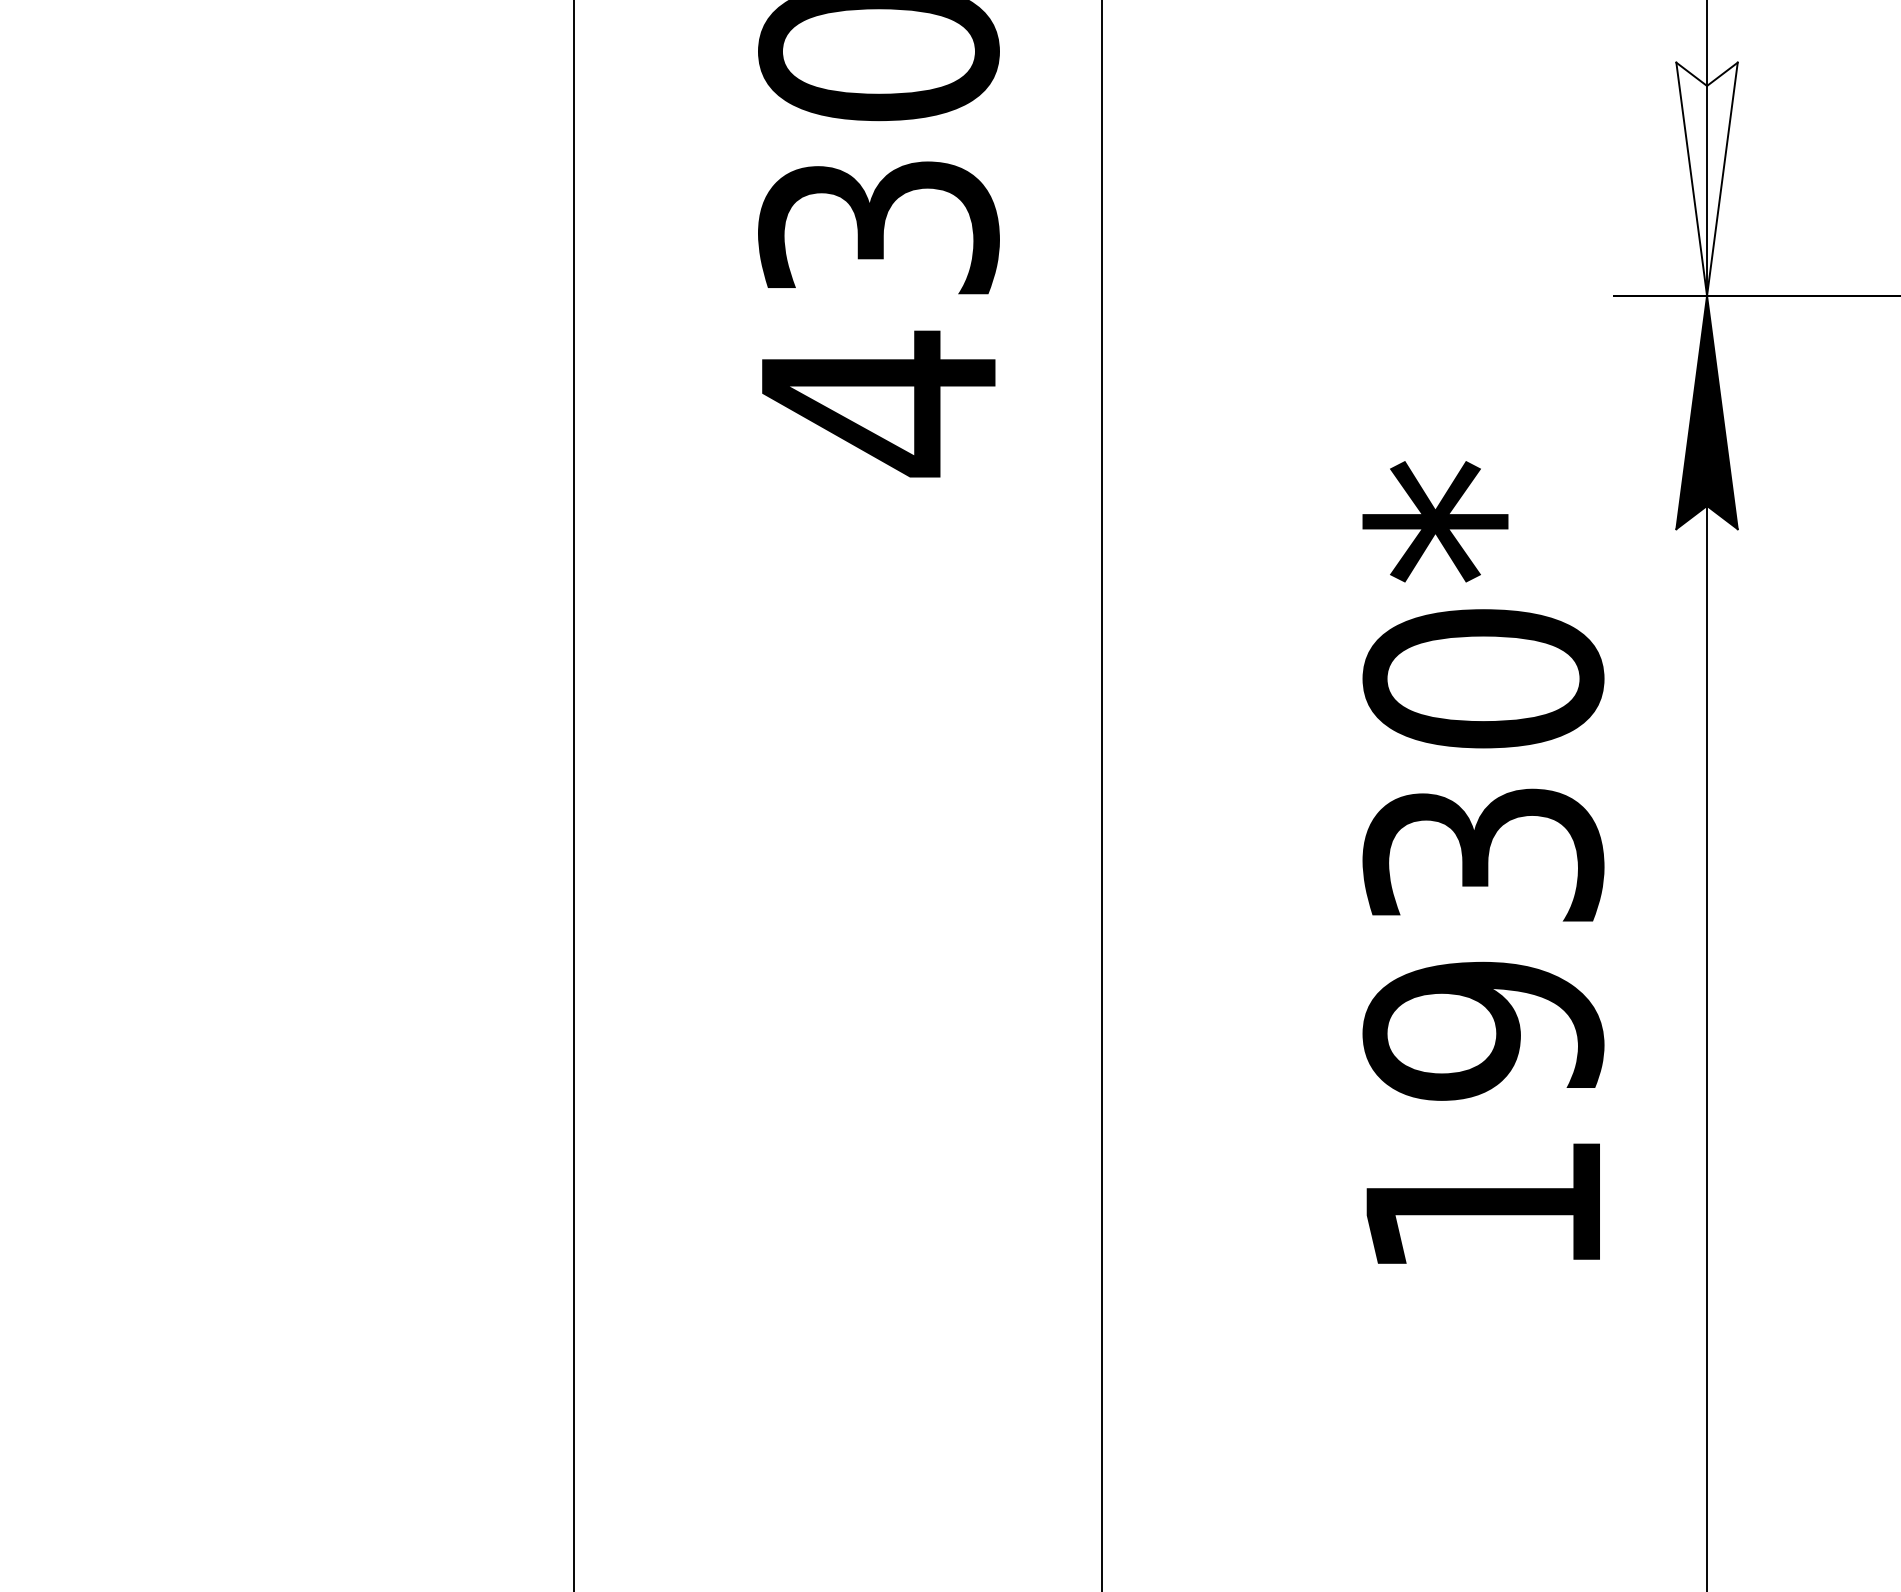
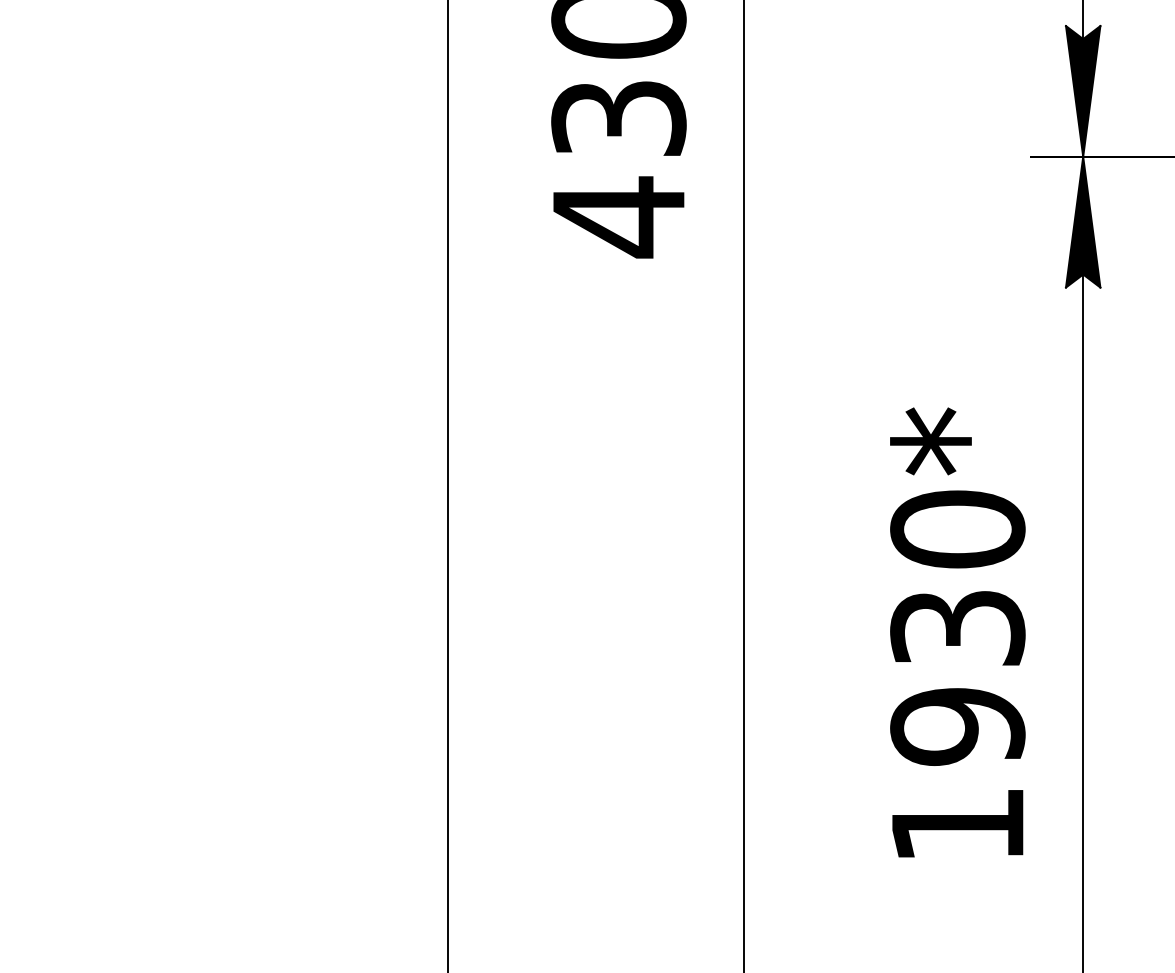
fill: (1705, 179) -> (1082, 91), added
text: (1482, 862) -> (957, 632), moved

